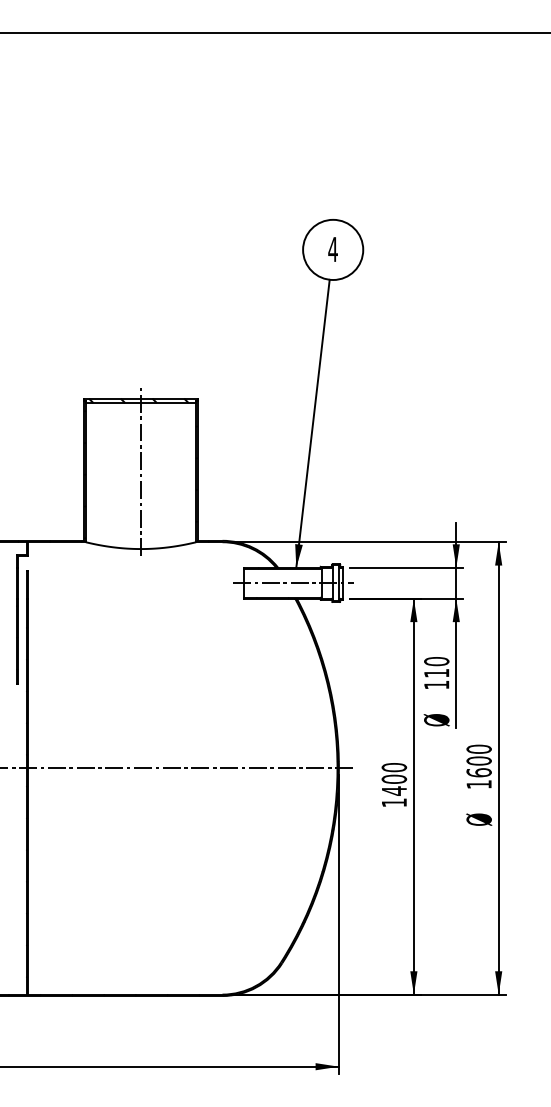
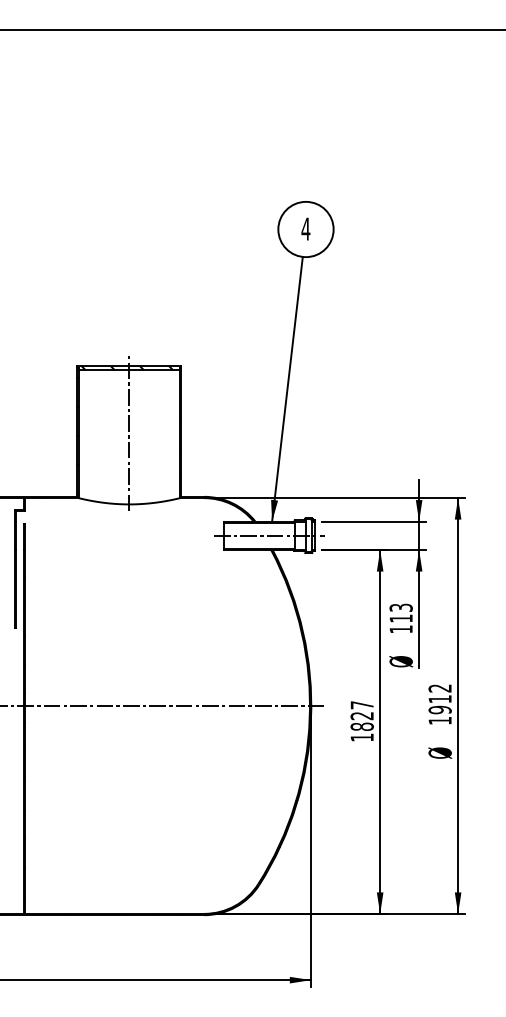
text: (436, 661) -> (400, 607), 110 -> 113
text: (478, 760) -> (439, 698), 1600 -> 1912
text: (394, 779) -> (362, 716), 1400 -> 1827

